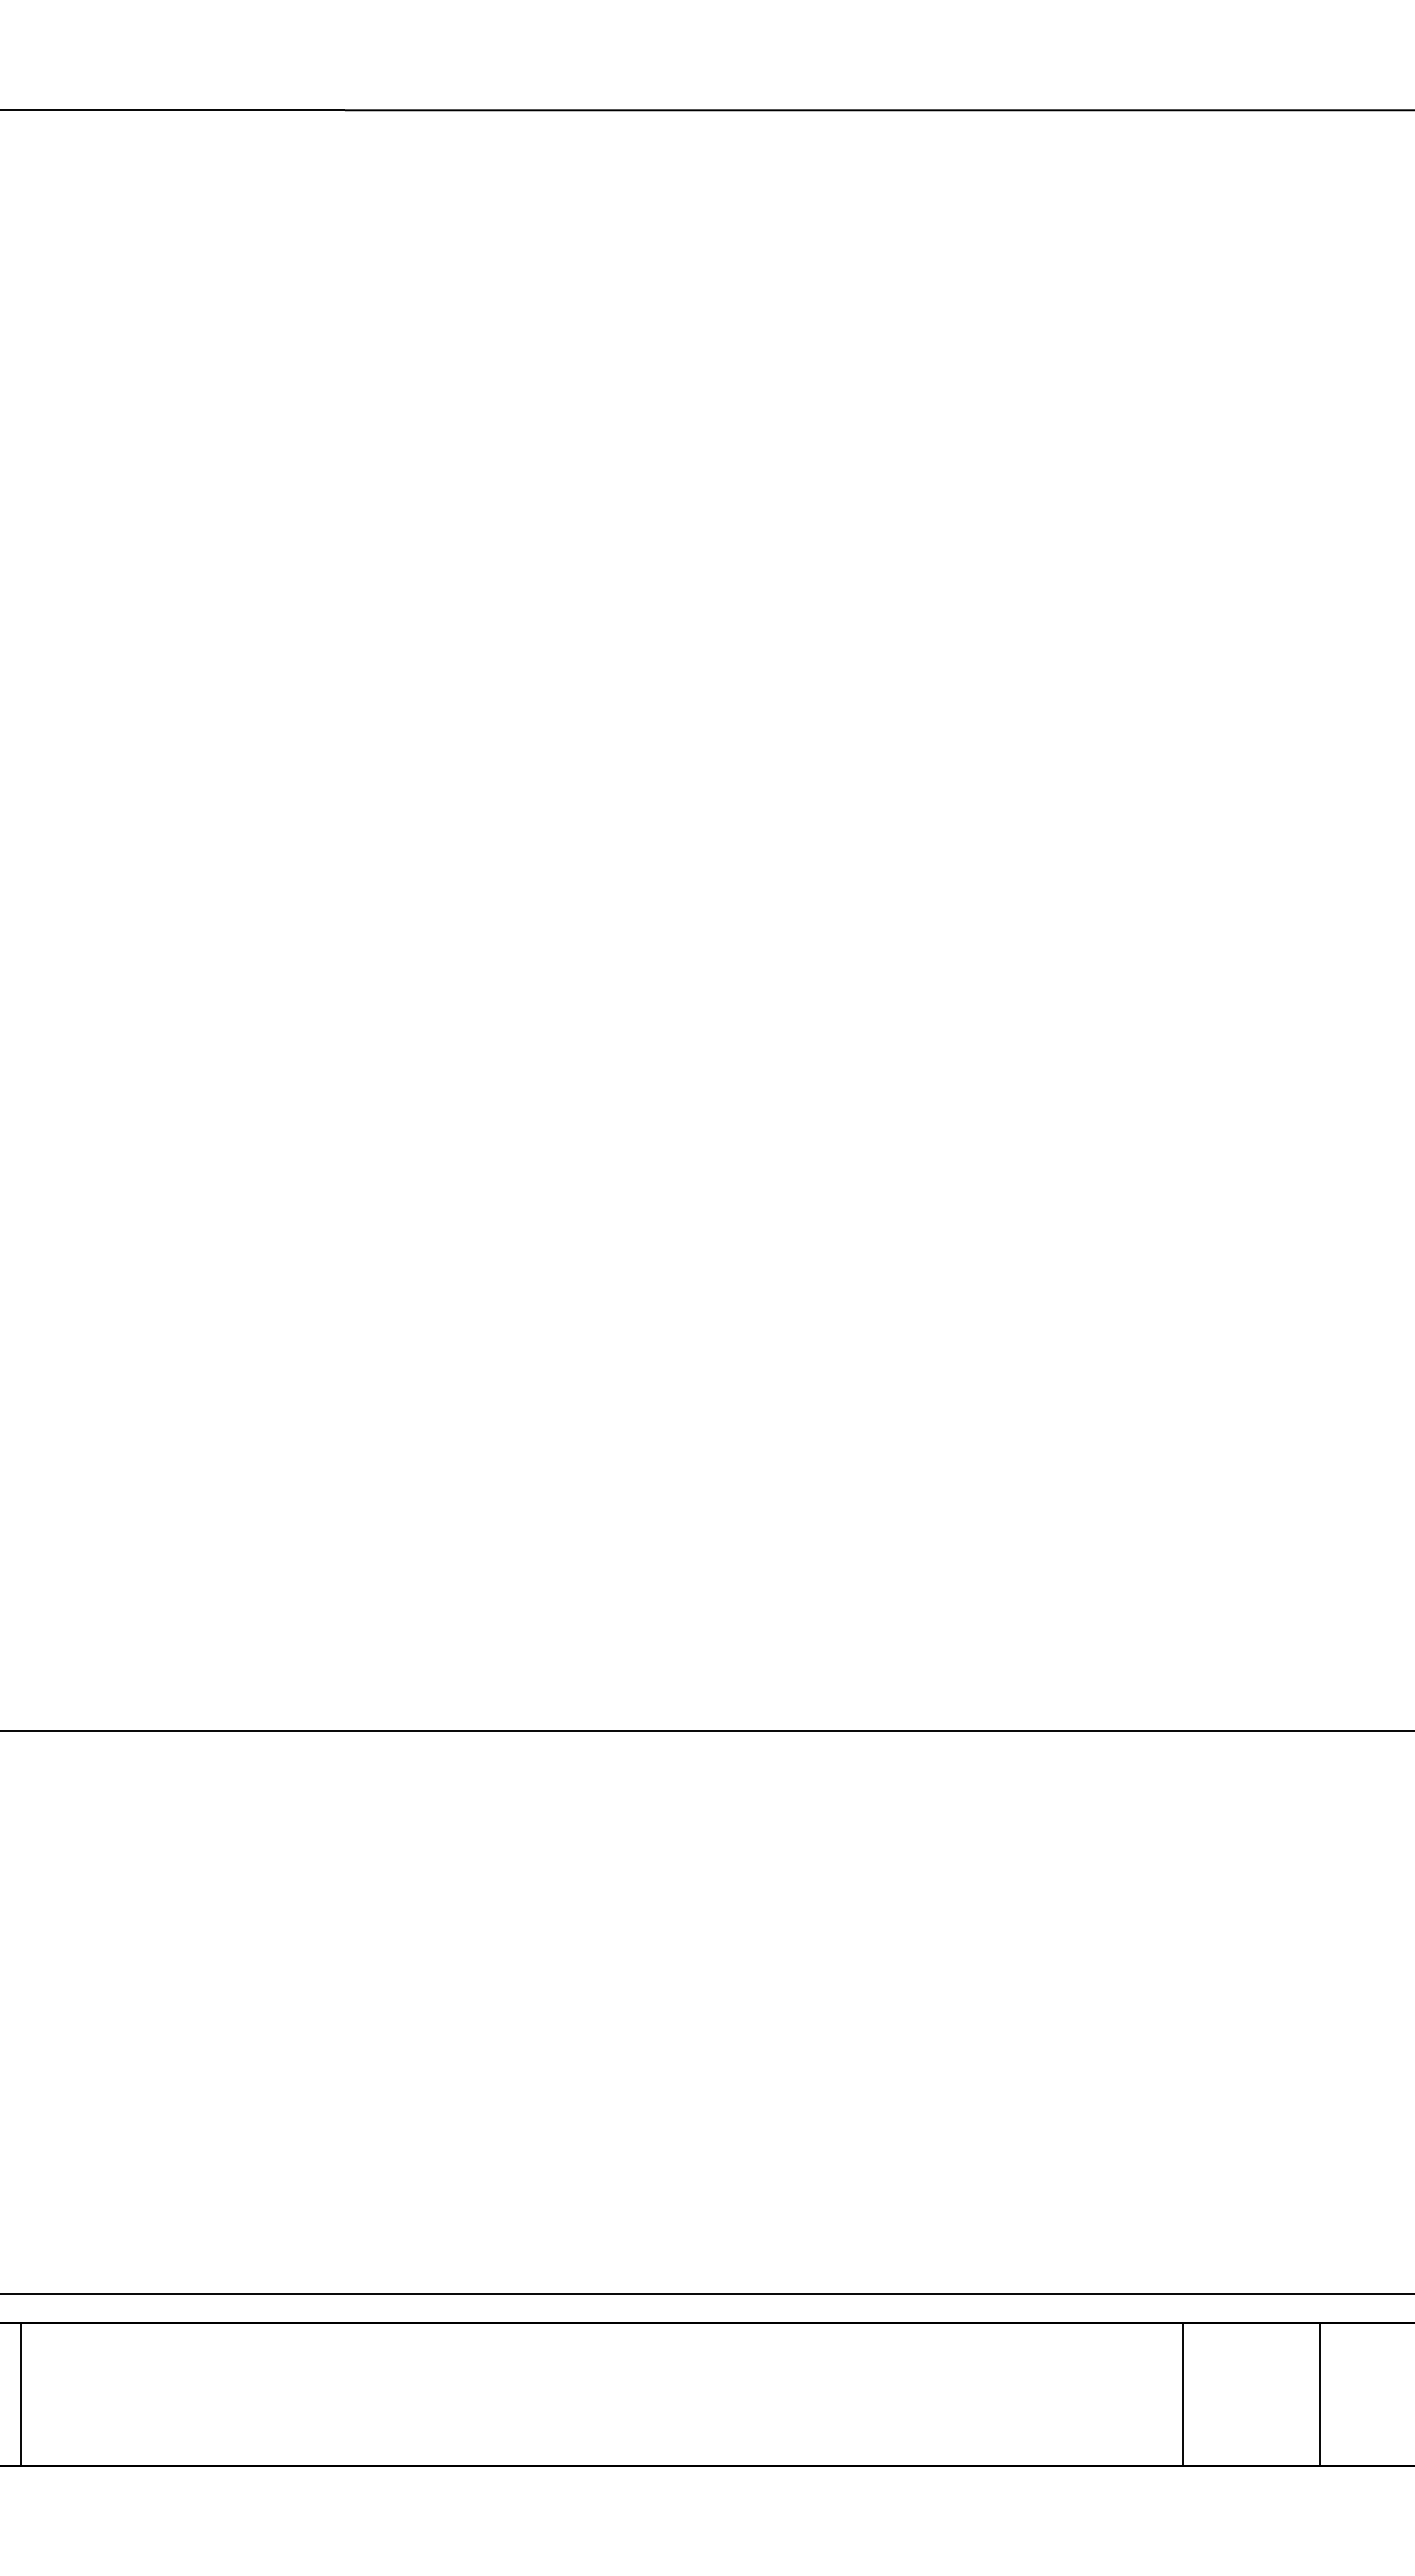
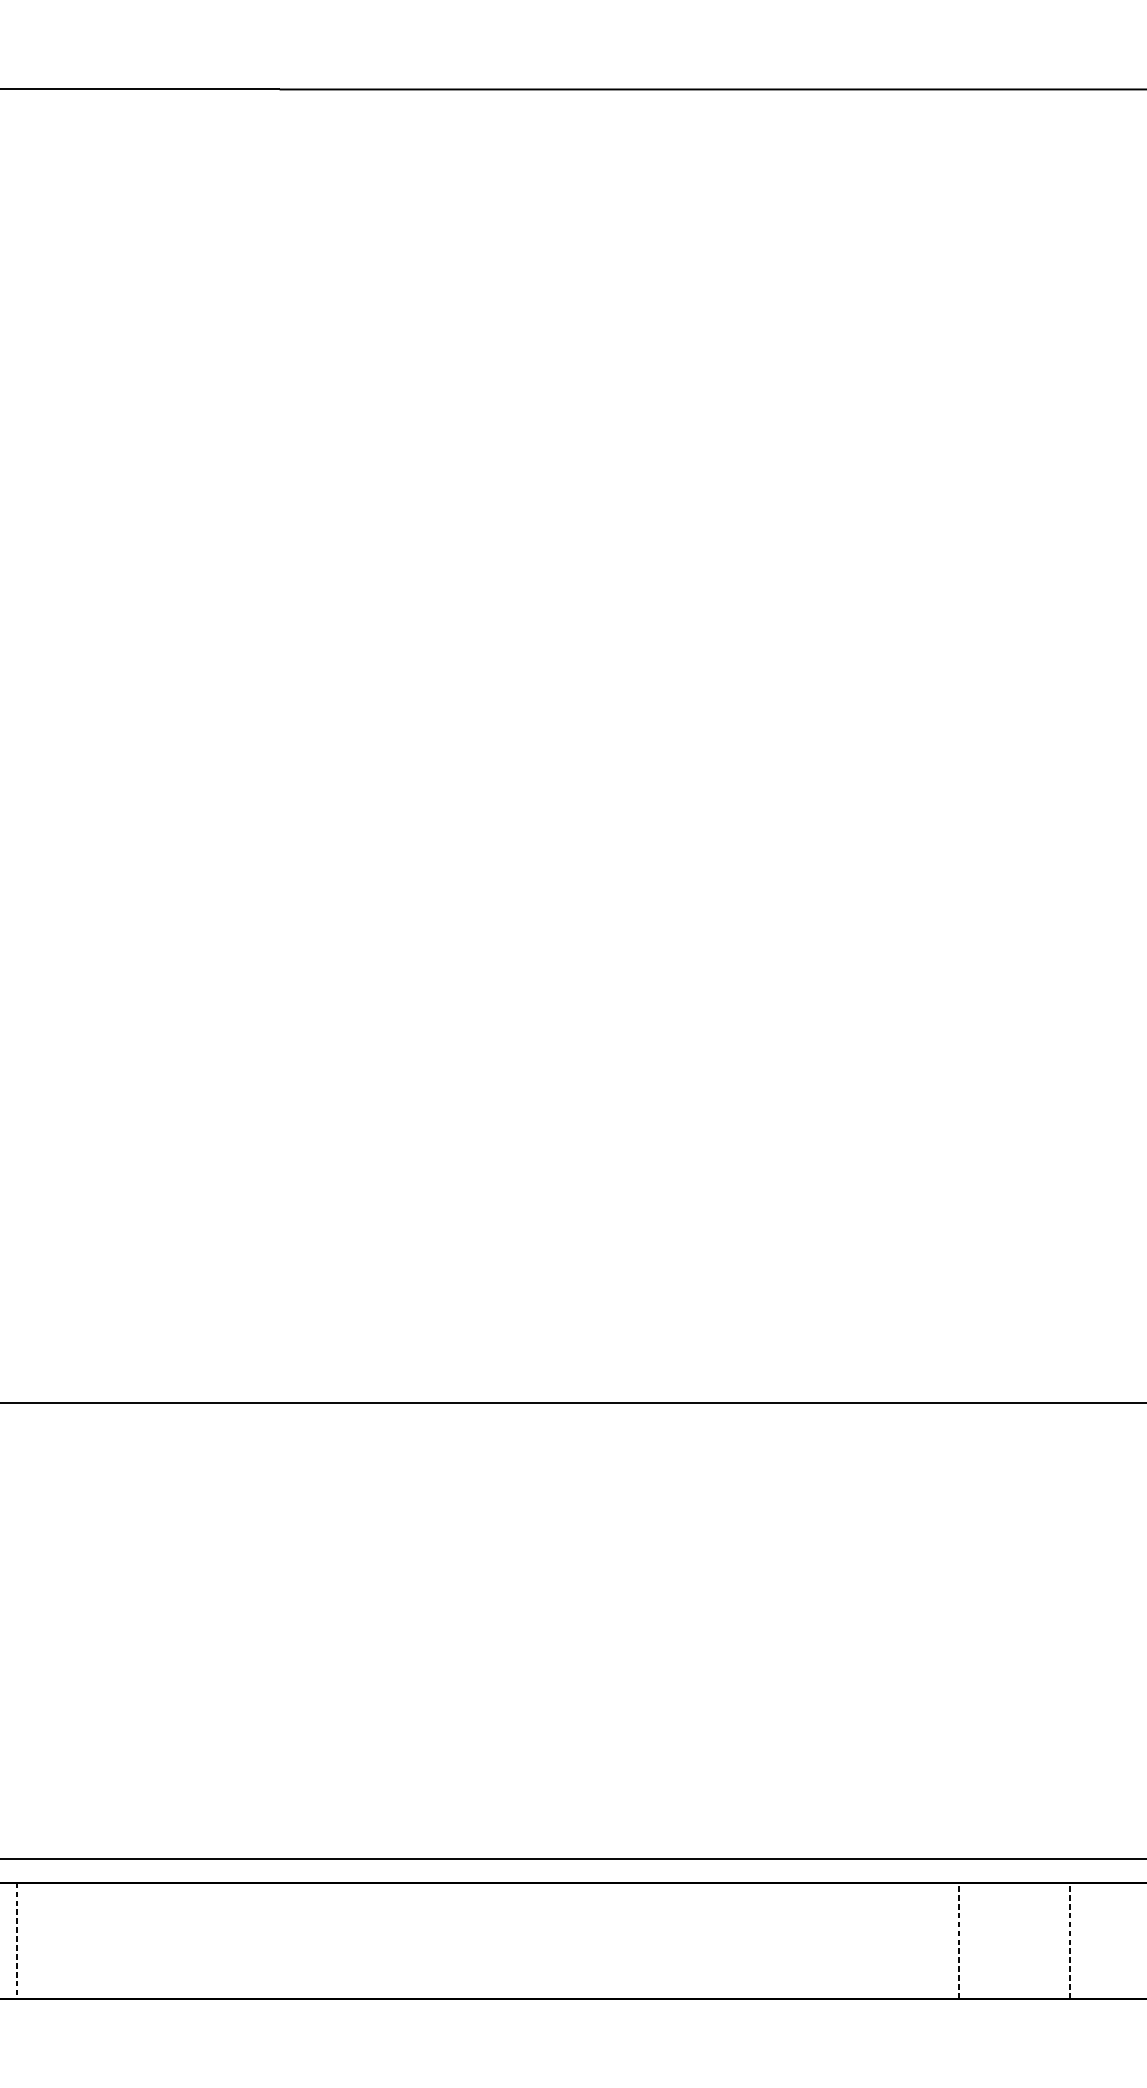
line: (20, 2394) -> (16, 1940), solid -> dashed
line: (1182, 2394) -> (958, 1940), solid -> dashed
line: (1320, 2394) -> (1070, 1940), solid -> dashed

